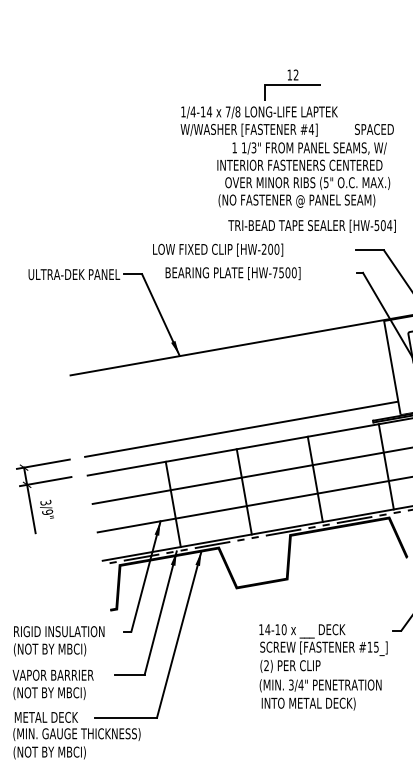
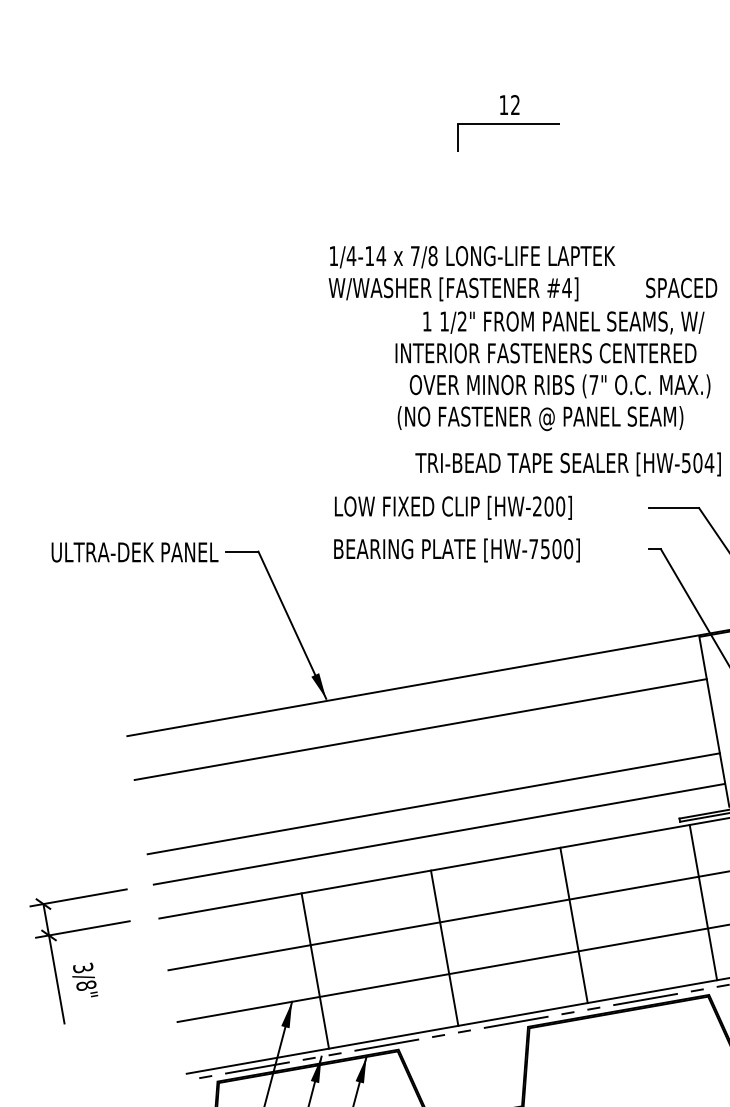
part: (292, 84) -> (508, 122), moved
text: (253, 148) -> (461, 322), 1/3" -> 1/2"
text: (325, 182) -> (592, 384), (5" -> (7"
text: (218, 249) -> (454, 506), moved
text: (232, 273) -> (455, 550), moved
line: (231, 371) -> (421, 728), added
line: (238, 412) -> (434, 803), added
text: (47, 512) -> (86, 985), 3/9" -> 3/8"

